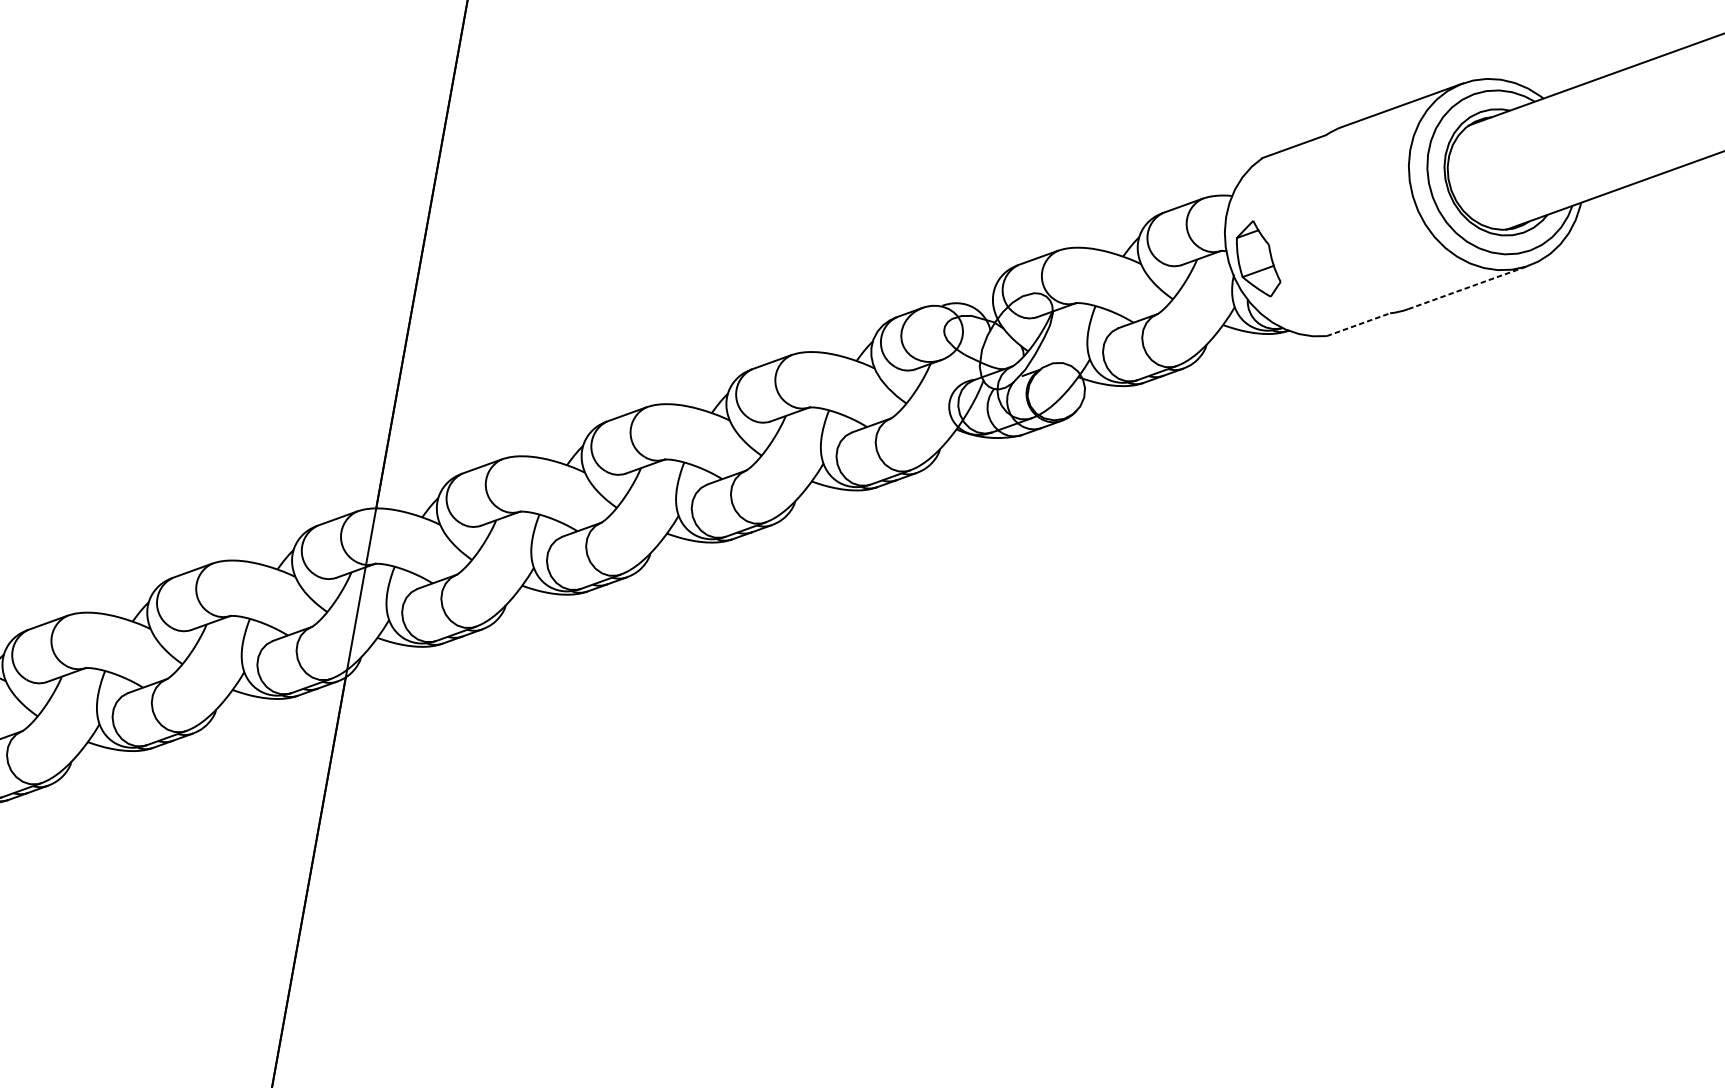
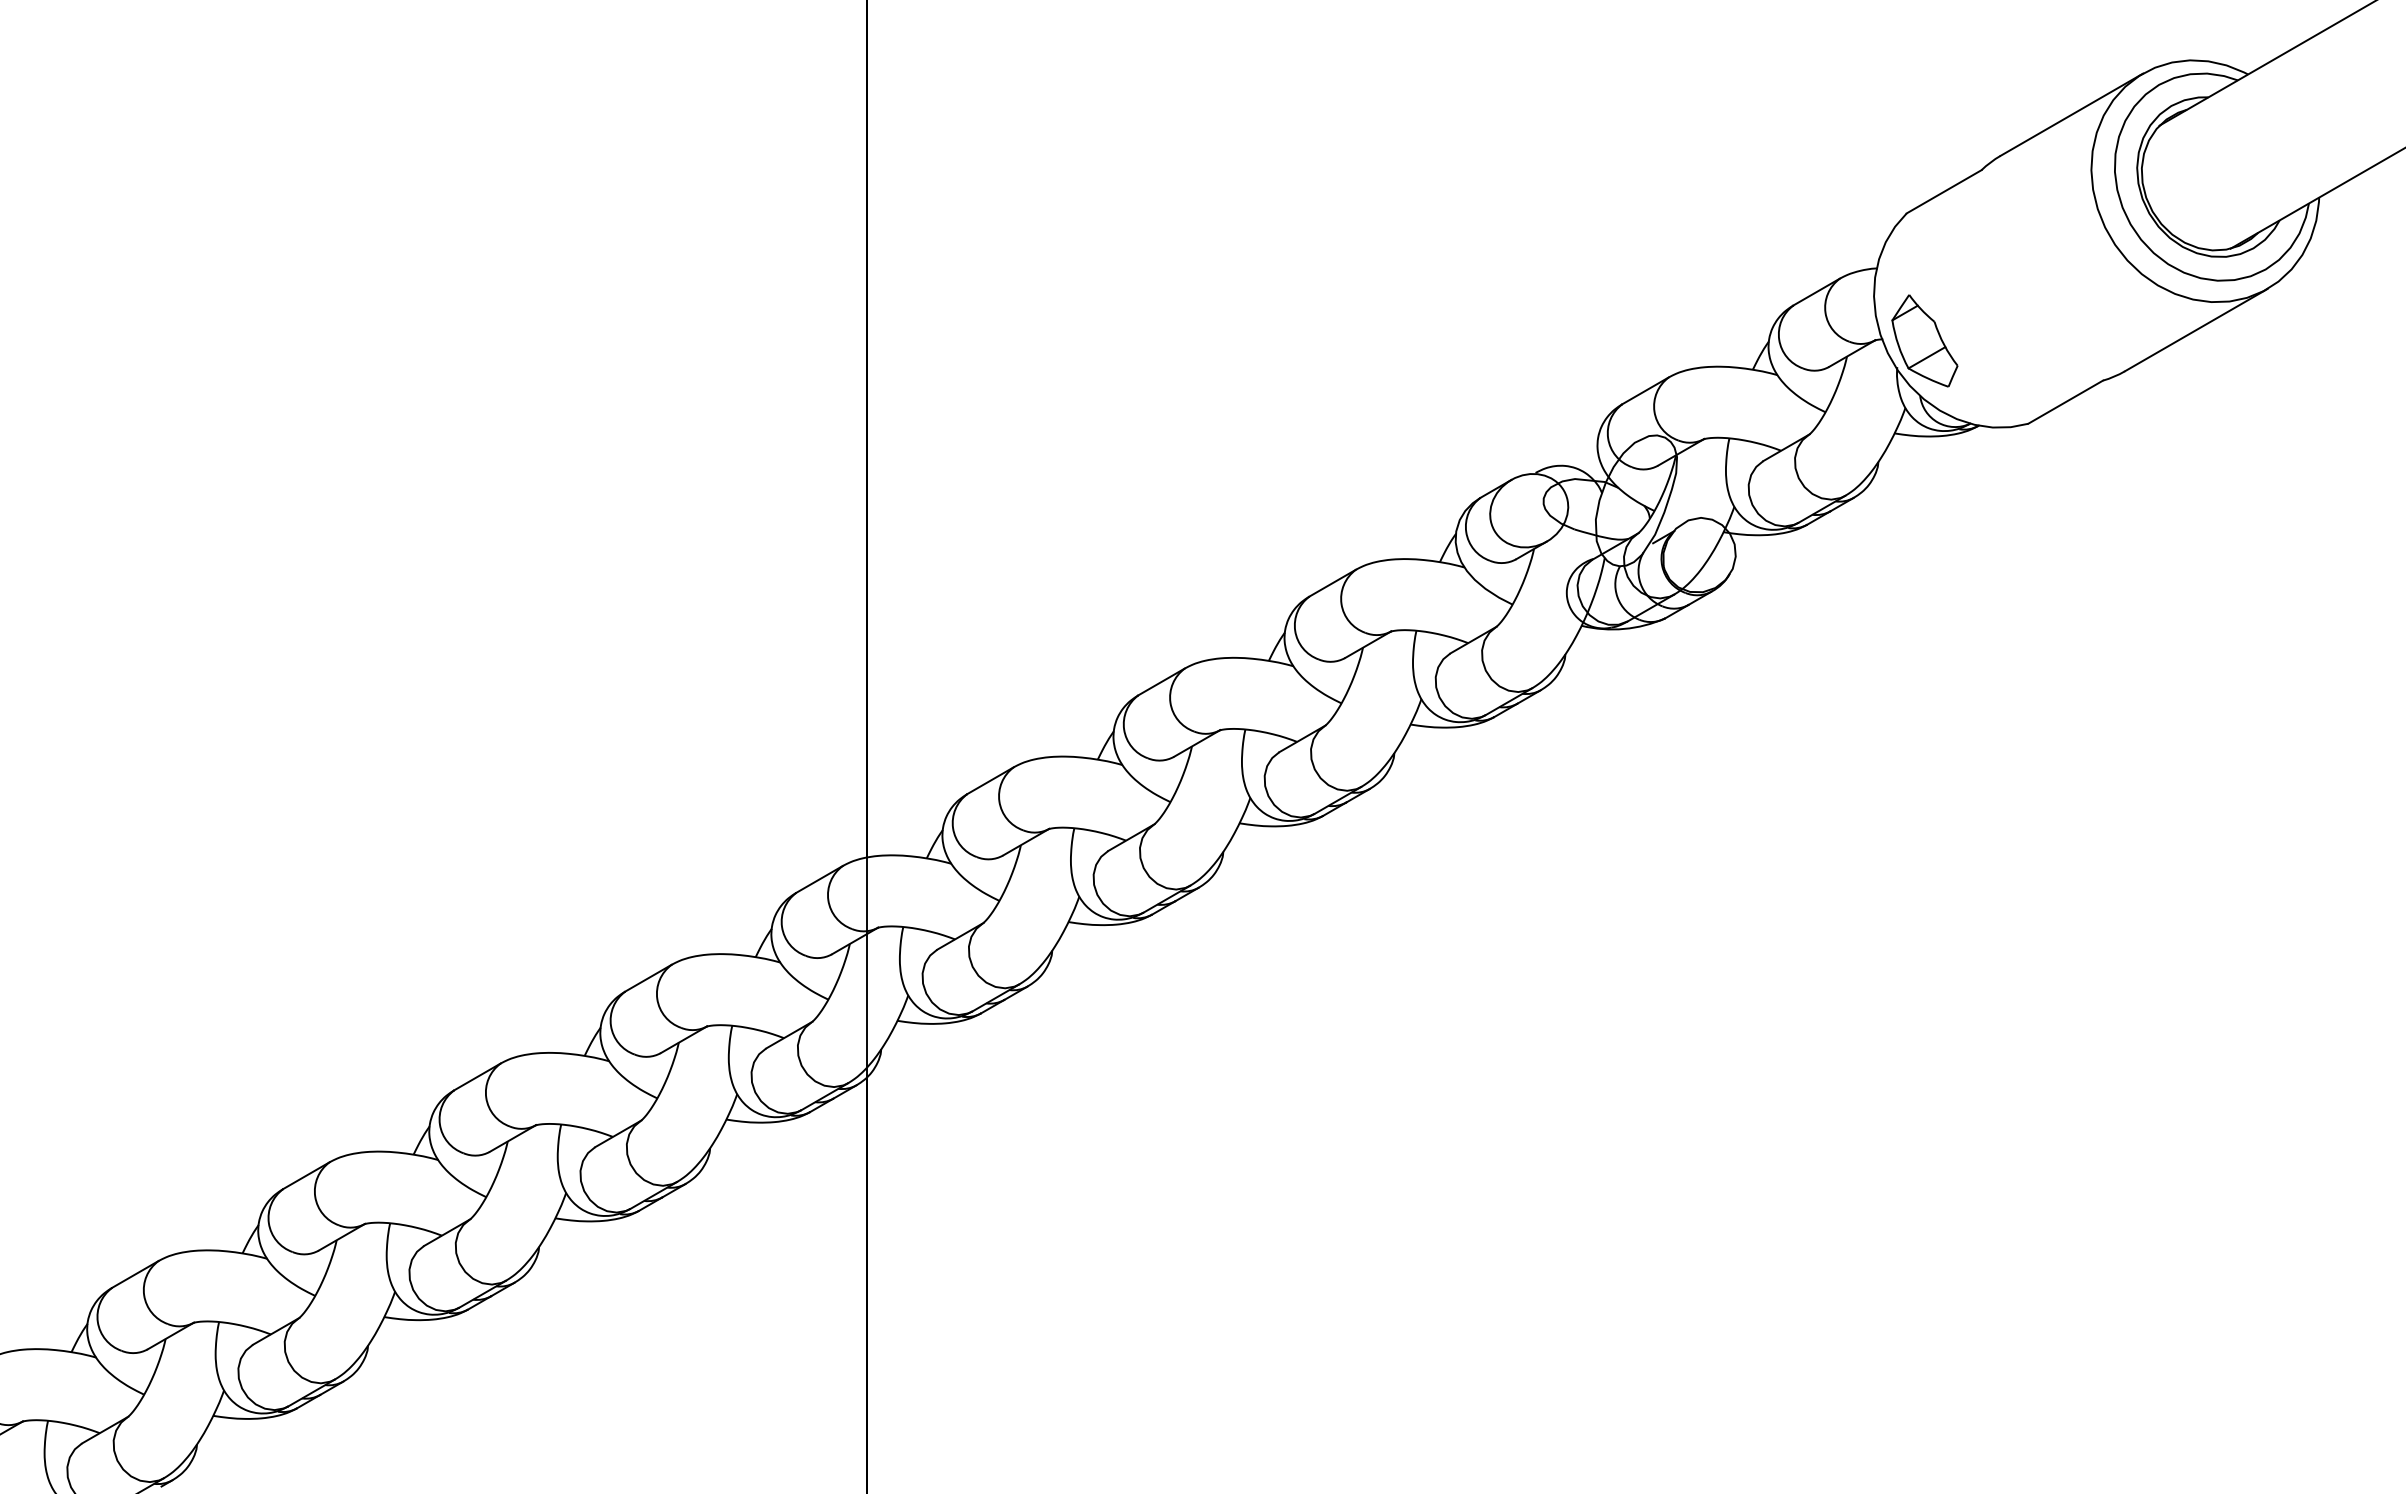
line: (1468, 287) -> (2196, 329), dashed -> solid
line: (1359, 324) -> (2066, 401), dashed -> solid

